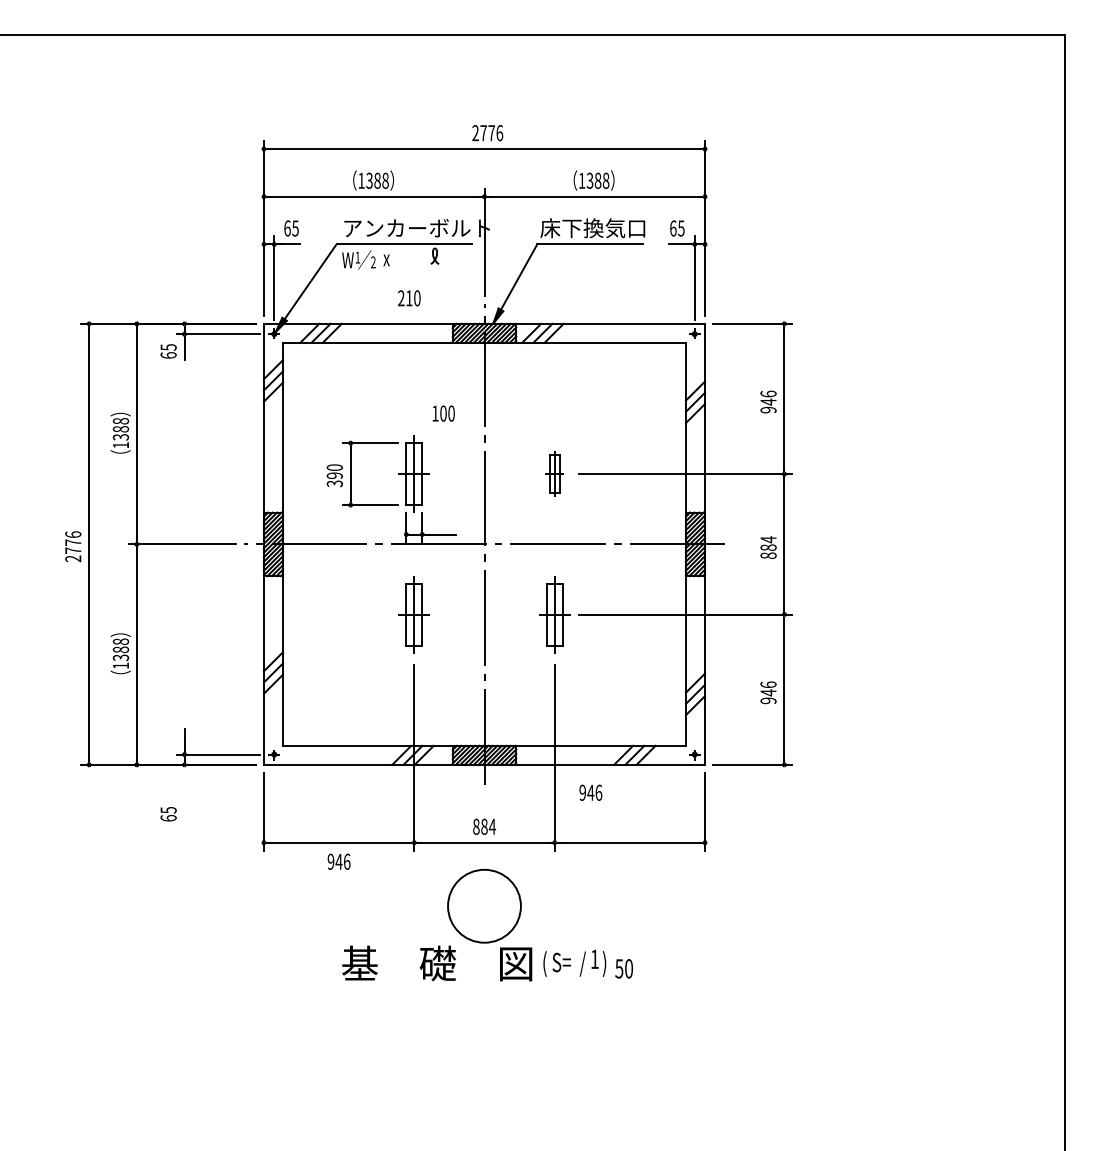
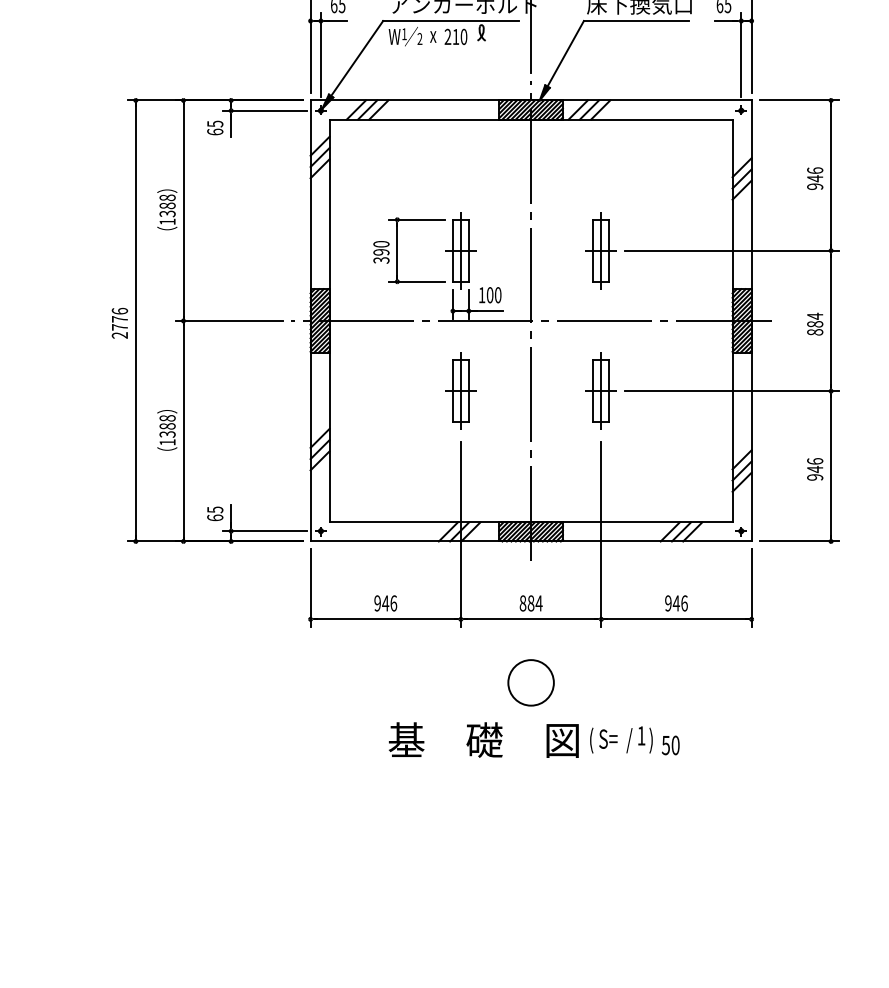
text: (409, 298) -> (456, 37), moved
text: (443, 413) -> (490, 295), moved
part: (554, 473) -> (601, 250), size x1.67
text: (590, 792) -> (676, 603), moved
text: (168, 814) -> (215, 514), moved
text: (338, 861) -> (385, 603), moved
circle: (484, 906) -> (531, 683), size x0.62

